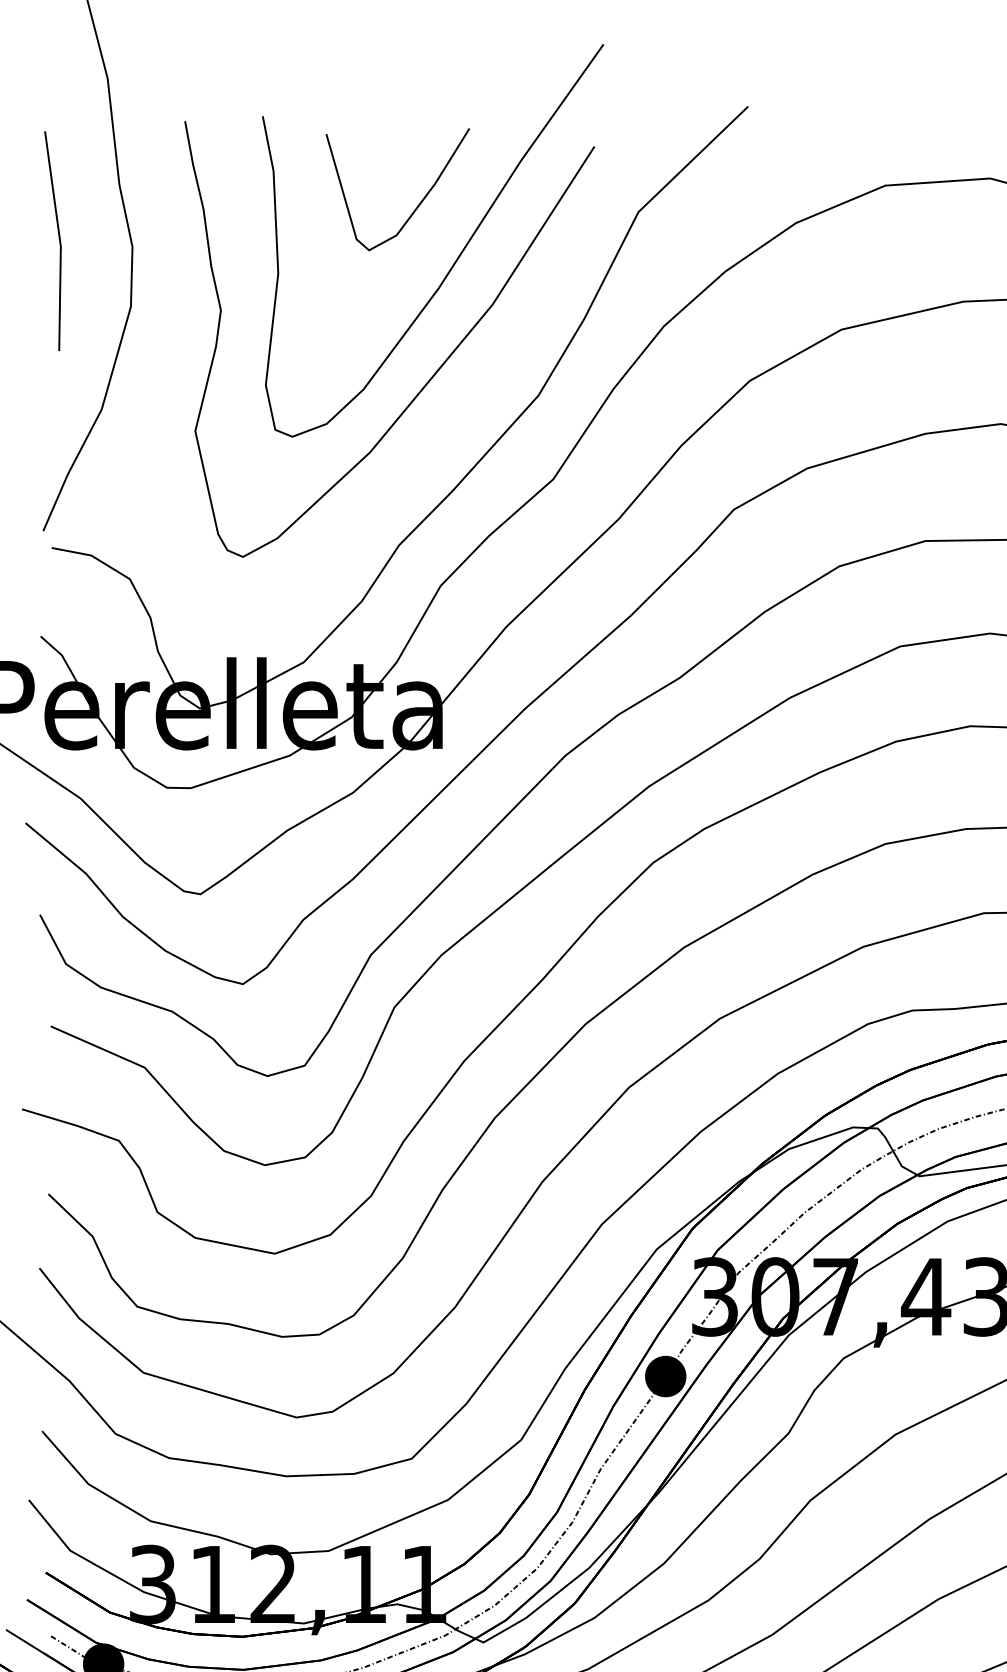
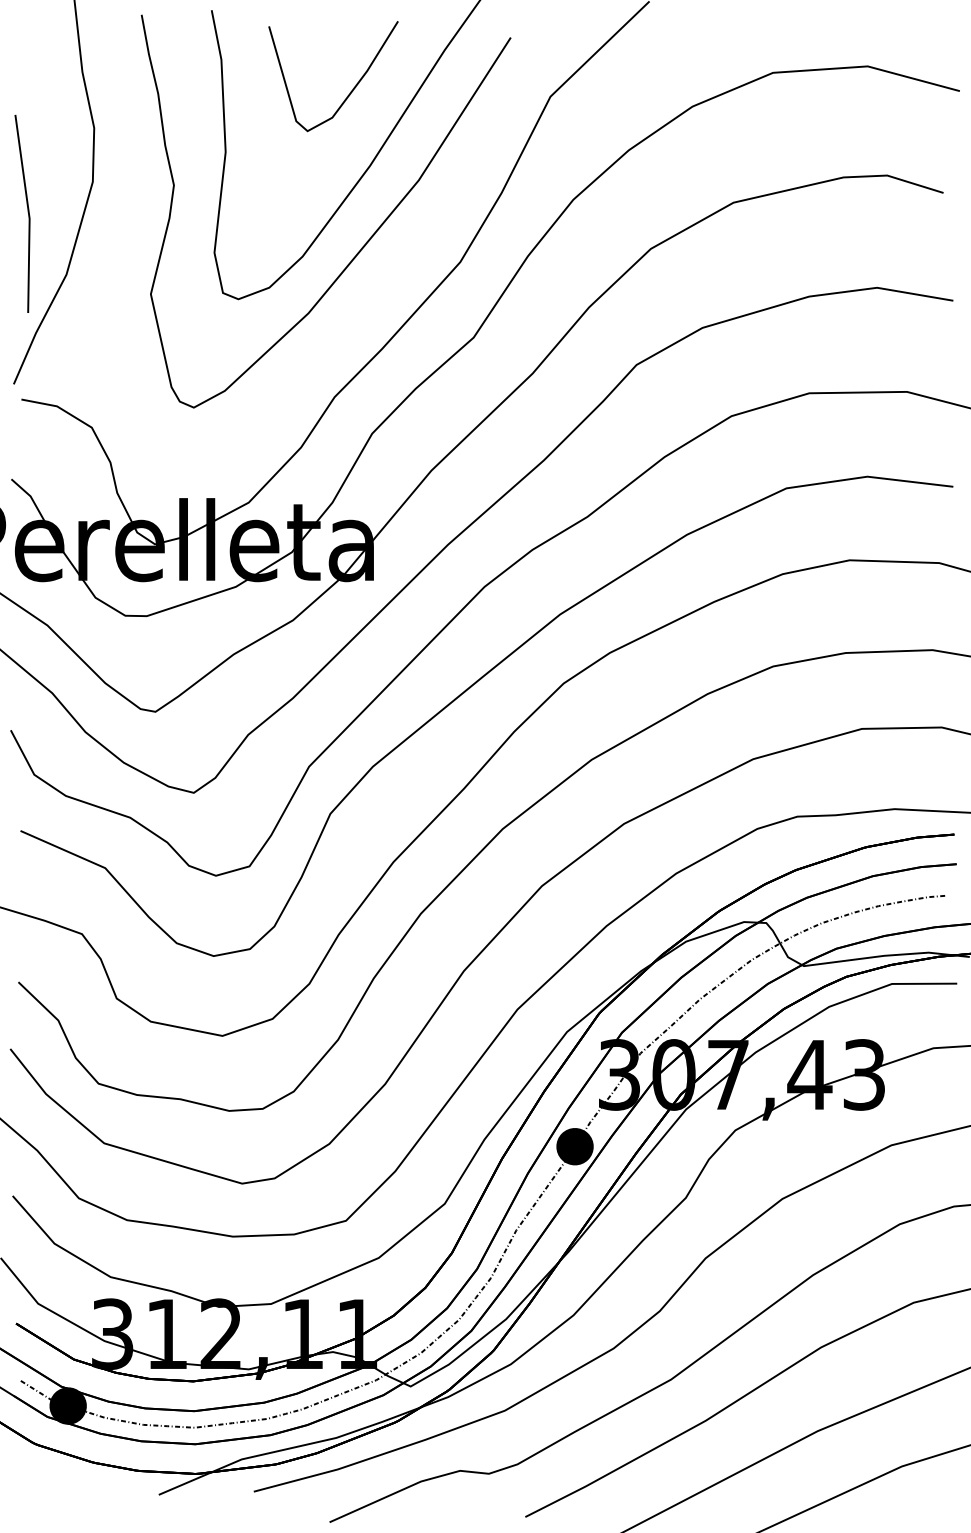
line: (58, 239) -> (27, 212), moved

